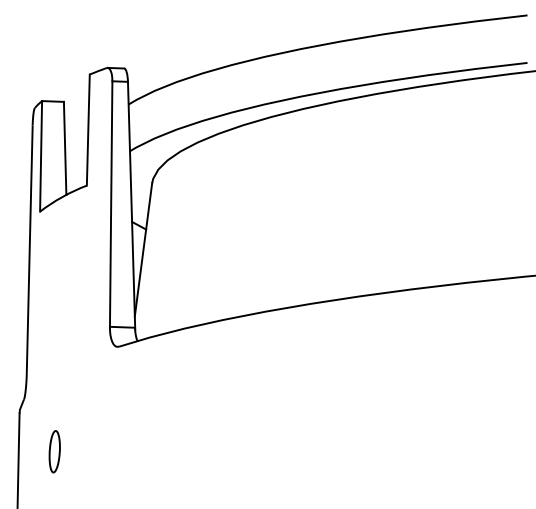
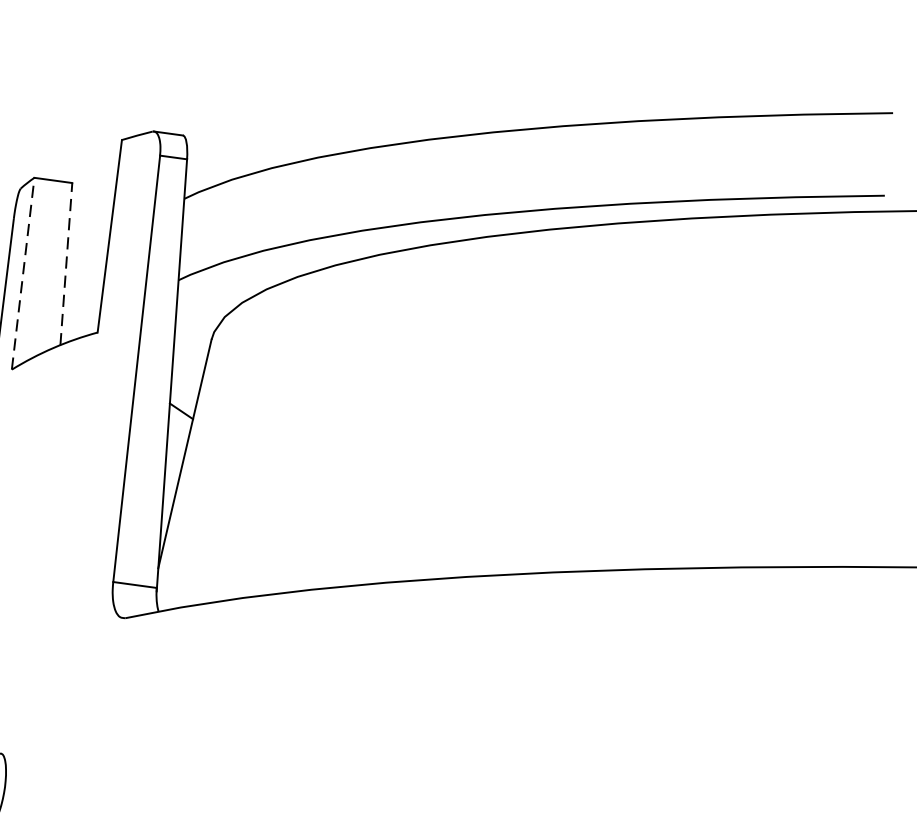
line: (65, 148) -> (66, 264), solid -> dashed
line: (41, 155) -> (24, 272), solid -> dashed

